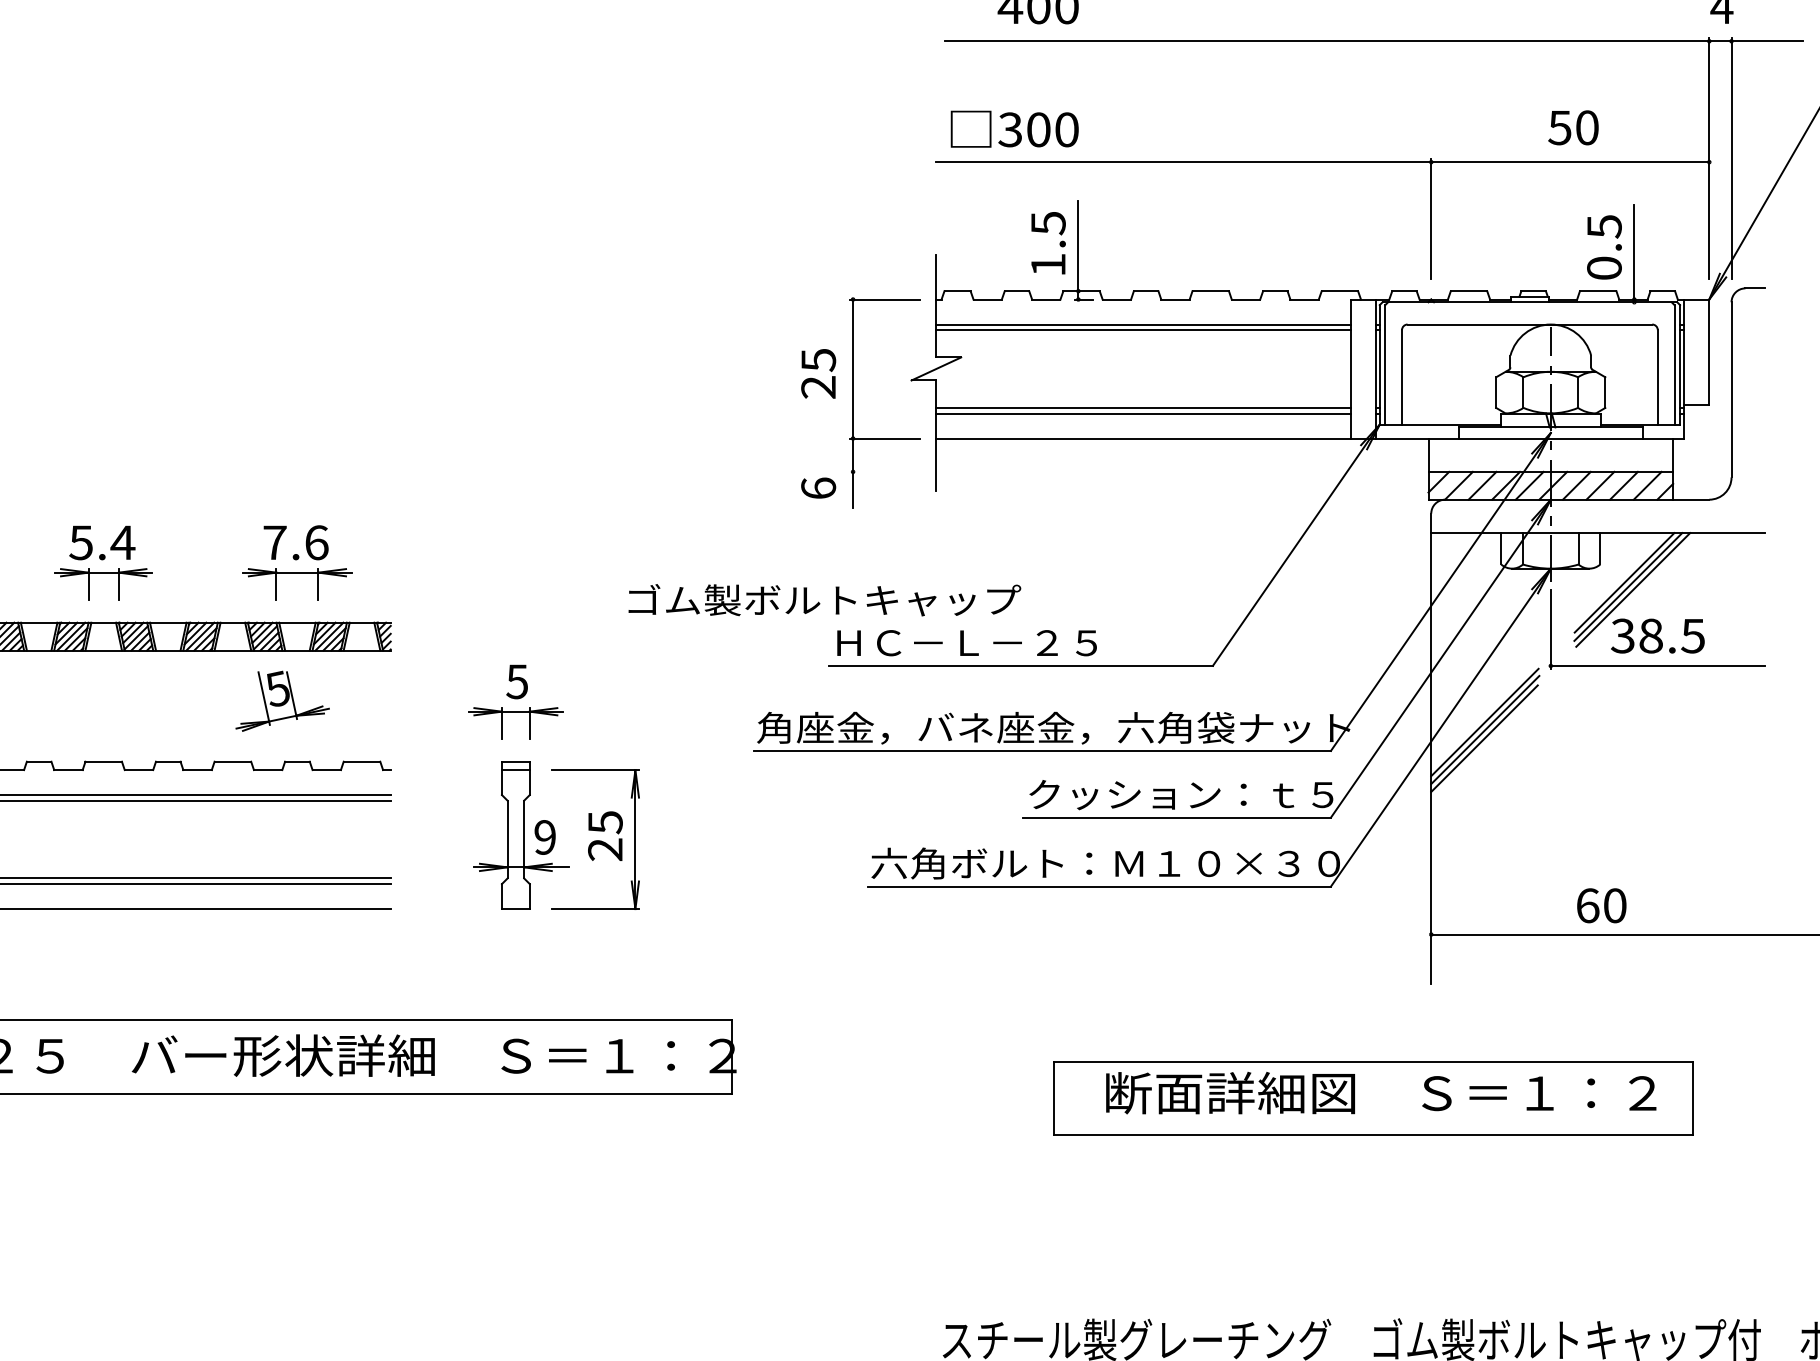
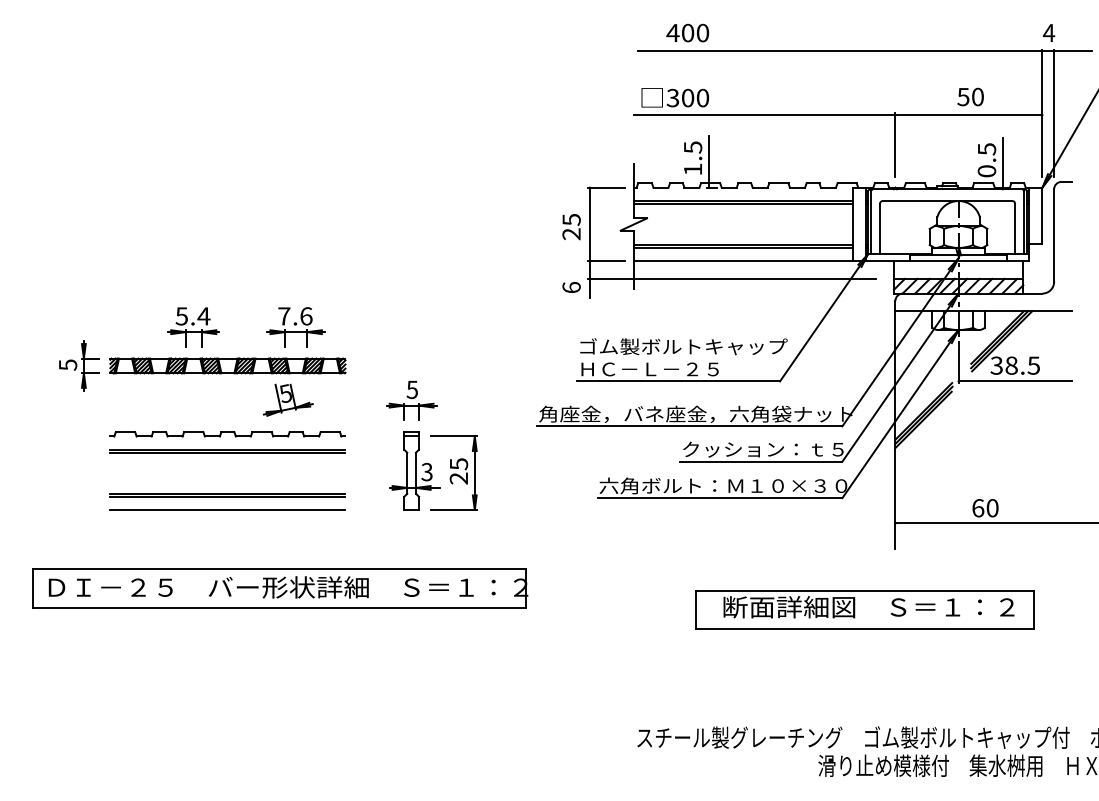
line: (1122, 471) -> (732, 278), added
text: (824, 599) -> (683, 346), moved
text: (544, 838) -> (426, 472), 9 -> 3

